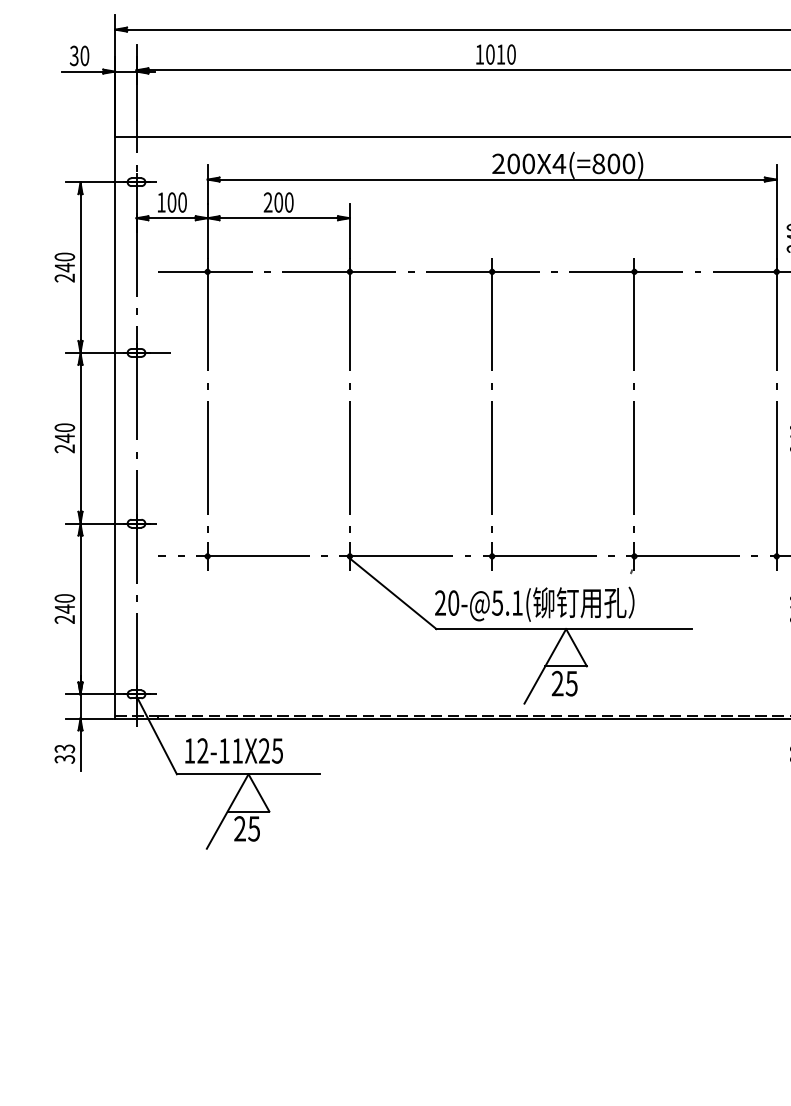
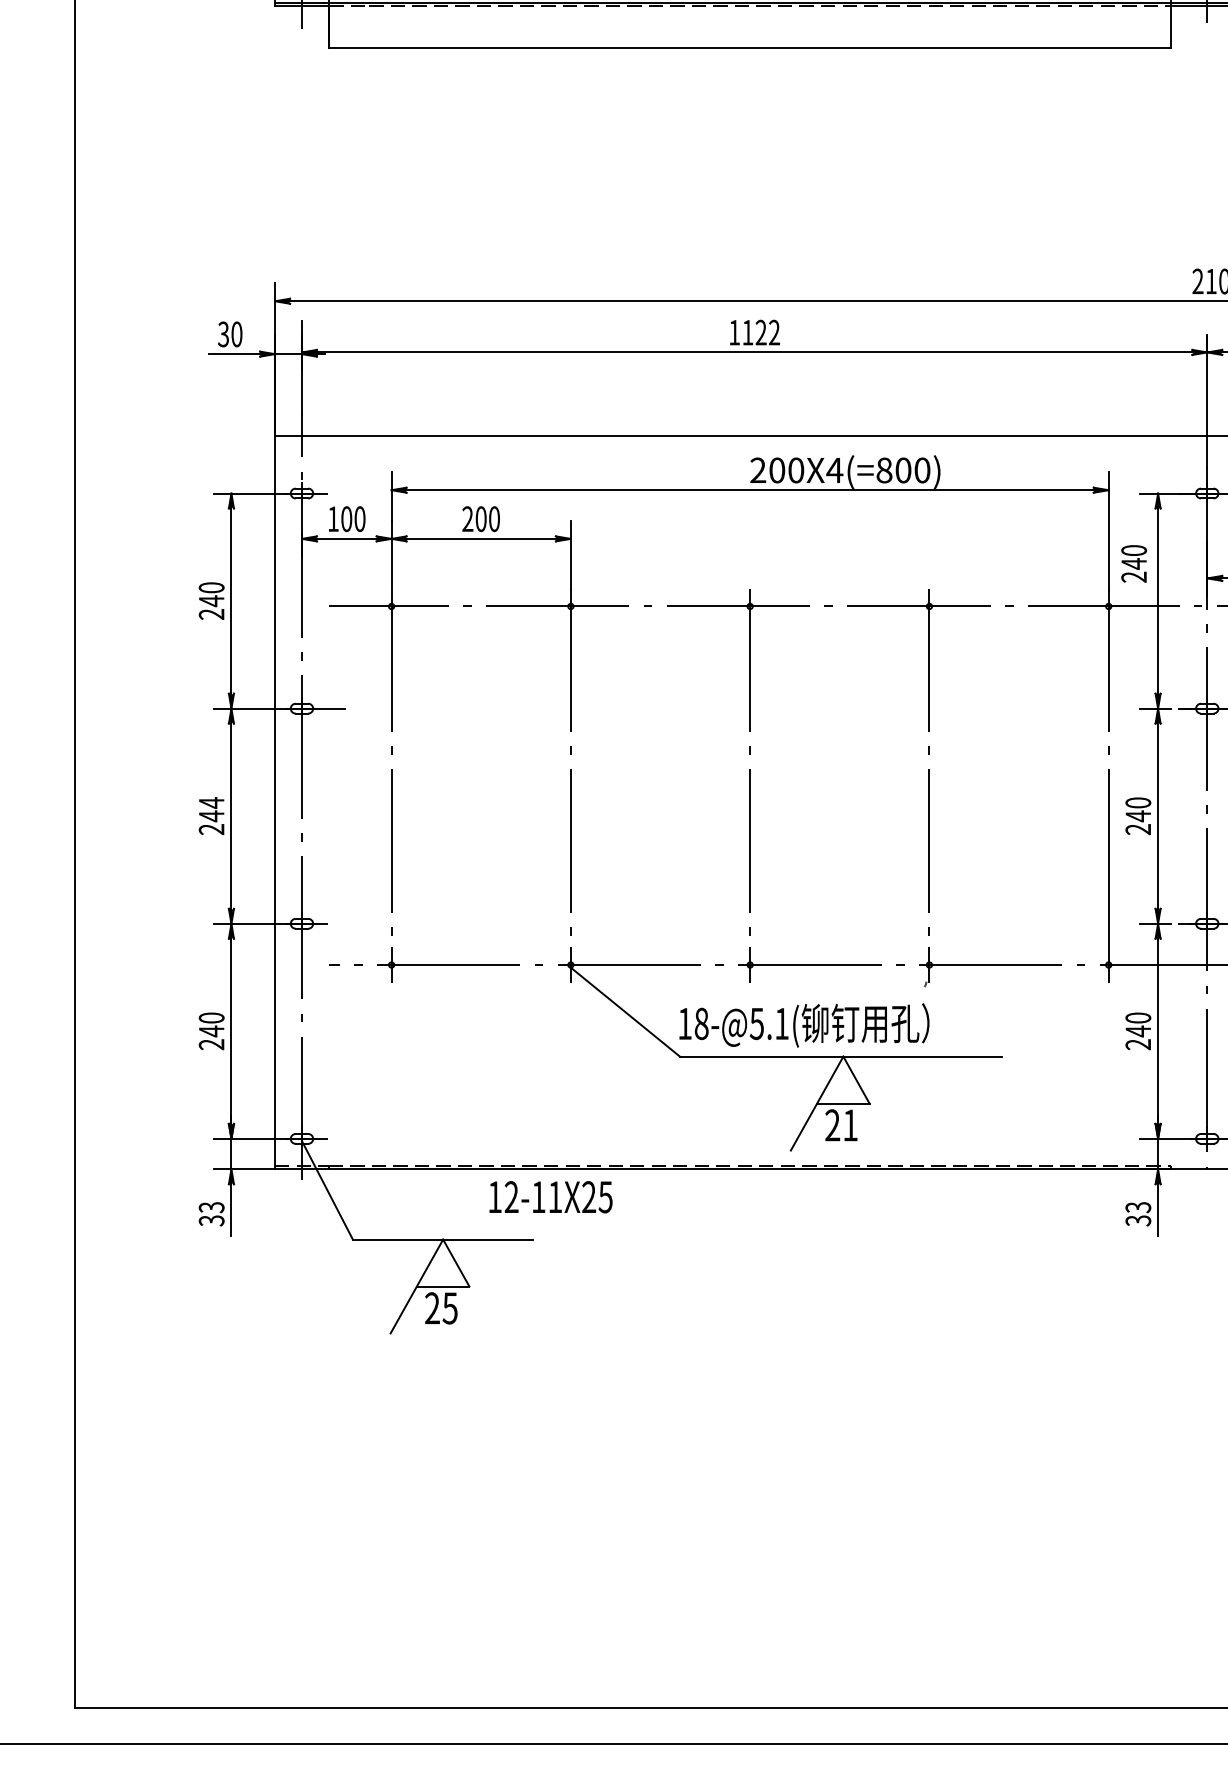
text: (500, 54) -> (760, 332), 1010 -> 1122
text: (64, 428) -> (211, 803), 240 -> 244
text: (447, 602) -> (693, 1023), 20-@5.1( -> 18-@5.1(
text: (571, 683) -> (849, 1125), 25 -> 21
text: (233, 751) -> (550, 1197), moved

